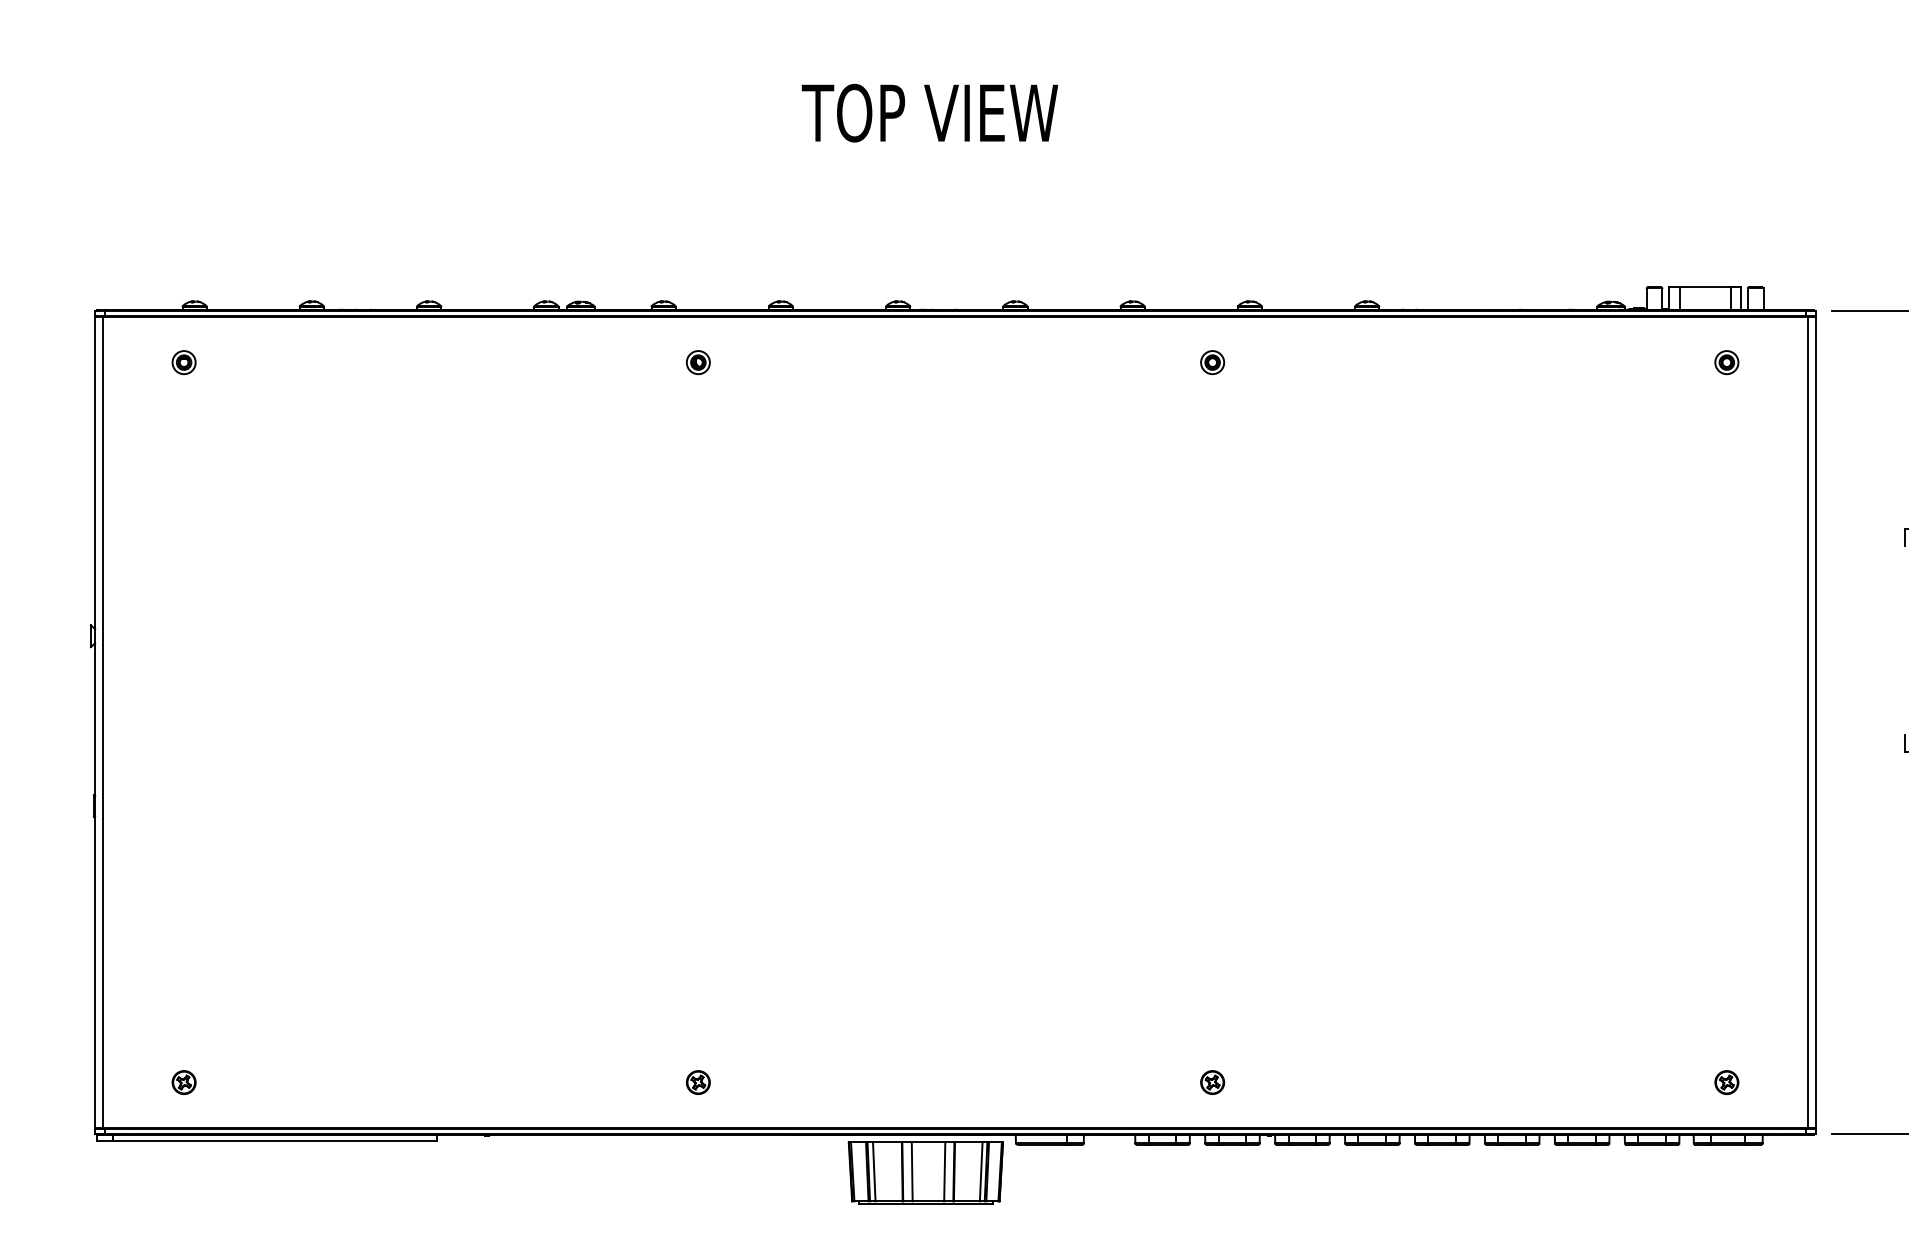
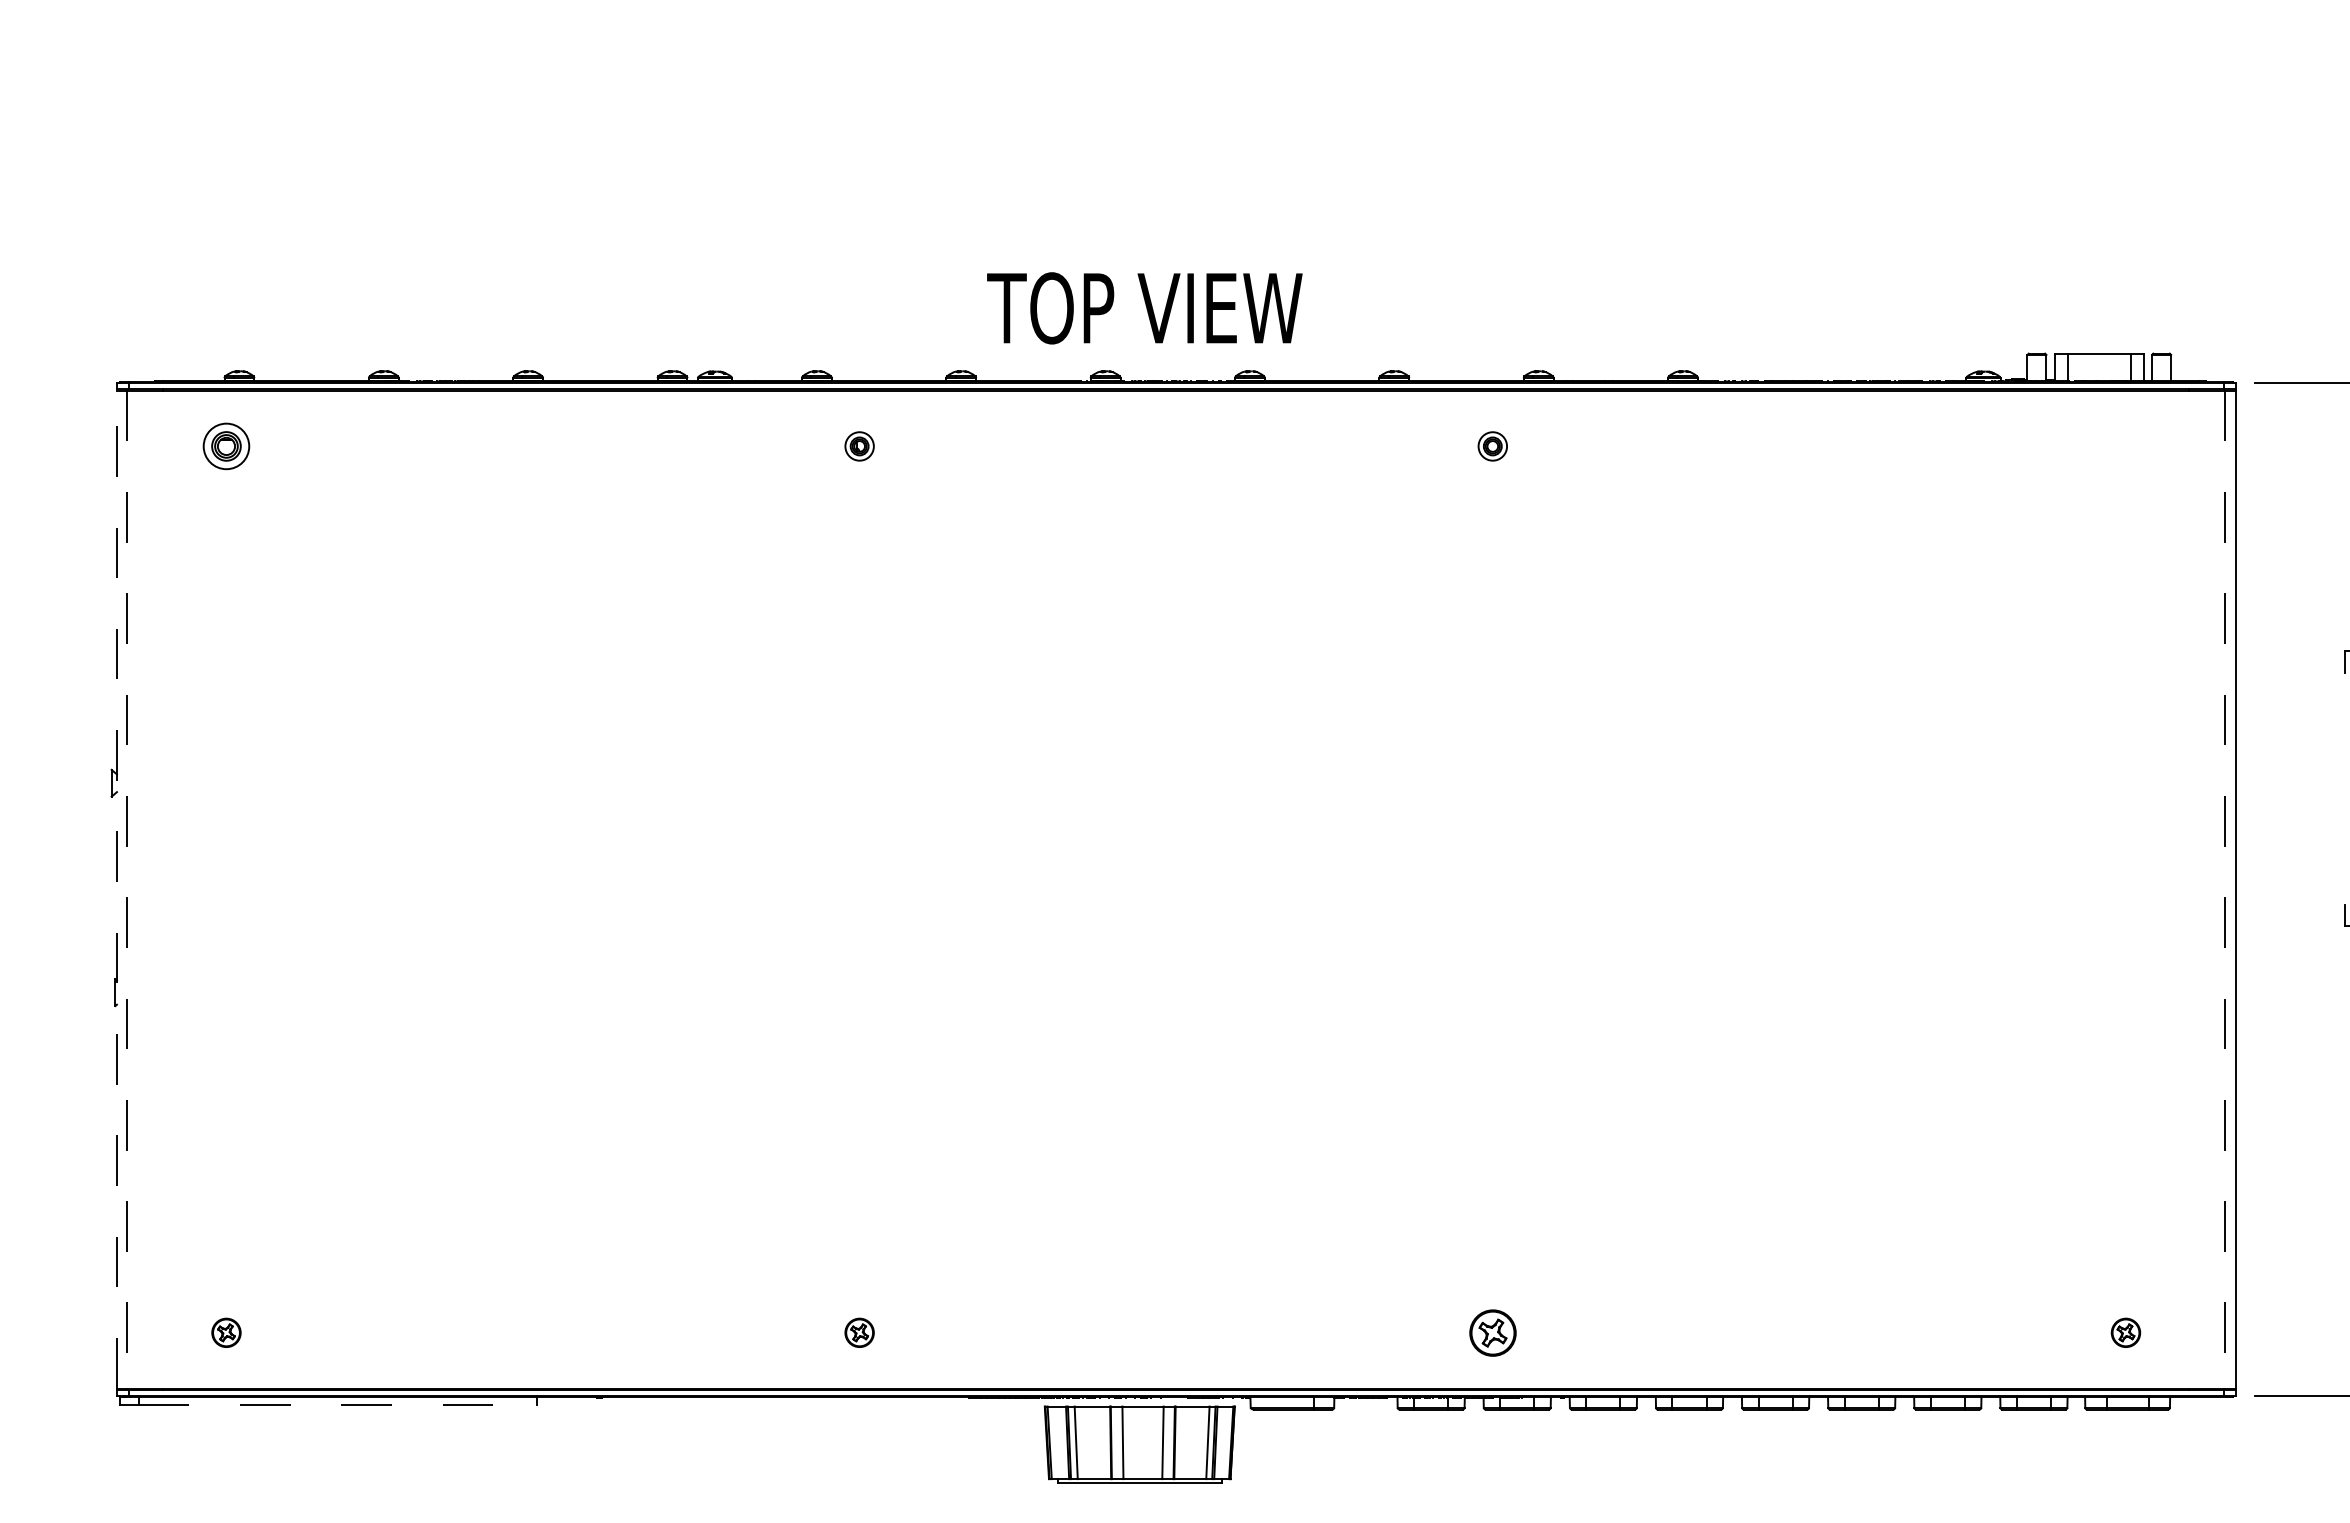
text: (929, 113) -> (1144, 308), moved
part: (184, 362) -> (226, 446), size x1.6
part: (1726, 362) -> (2125, 446), removed
line: (94, 722) -> (116, 889), solid -> dashed
line: (103, 722) -> (127, 889), solid -> dashed
line: (1807, 722) -> (2225, 889), solid -> dashed
part: (1212, 1082) -> (1492, 1332), size x1.6
line: (275, 1140) -> (338, 1404), solid -> dashed

